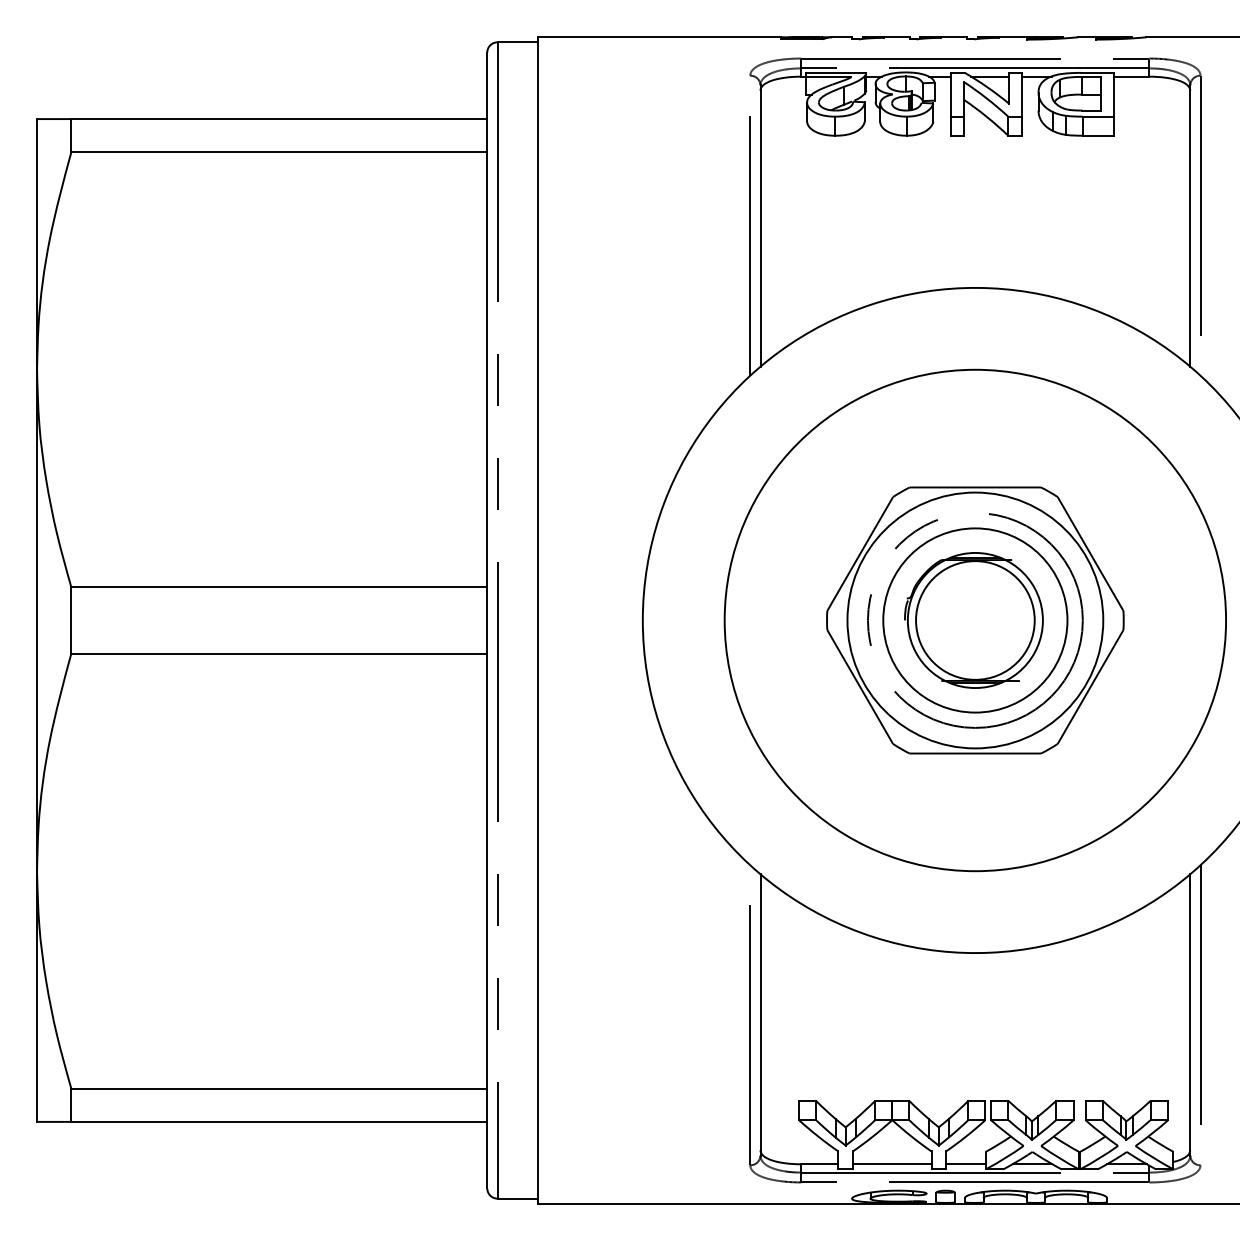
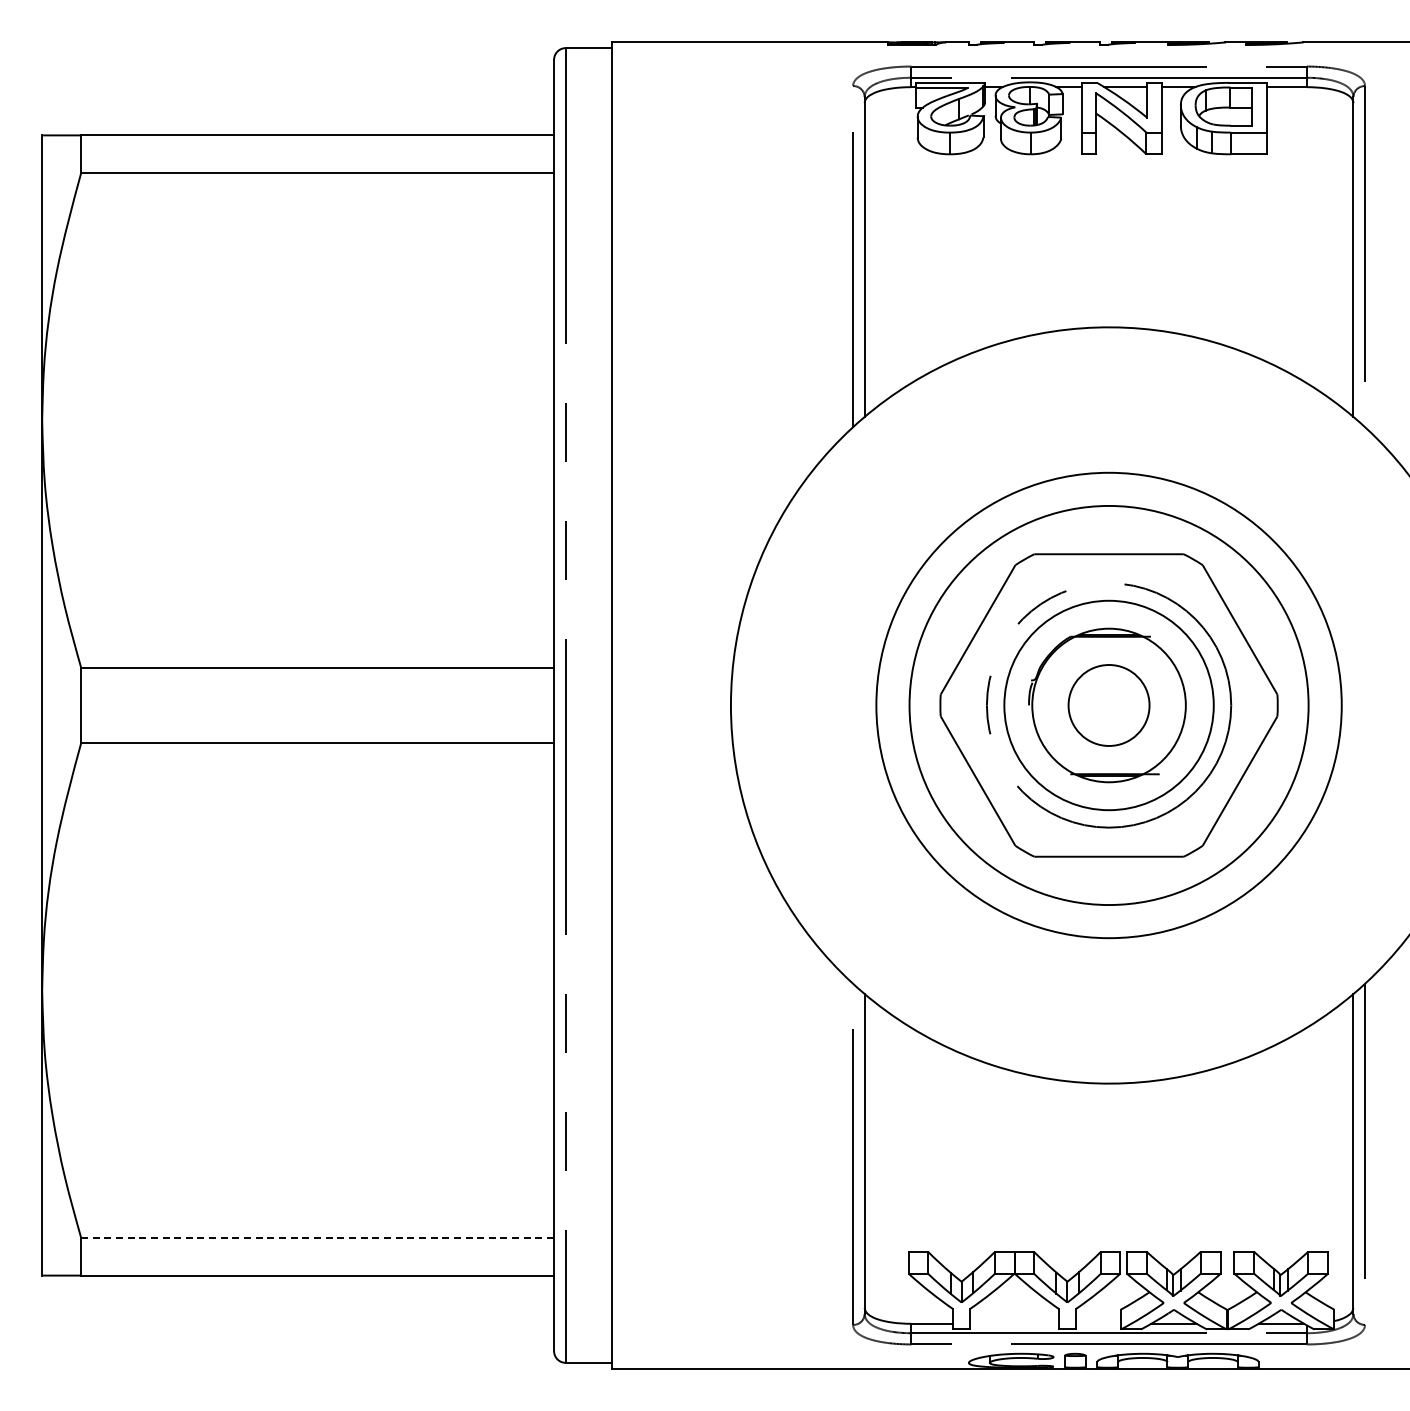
circle: (974, 620) -> (1108, 705), size x0.6
circle: (974, 620) -> (1108, 705), size x1.6
circle: (975, 620) -> (1109, 705), size x0.7
line: (279, 1088) -> (317, 1237), solid -> dashed
line: (892, 1164) -> (1014, 1323), removed
line: (965, 1164) -> (1097, 1323), removed

